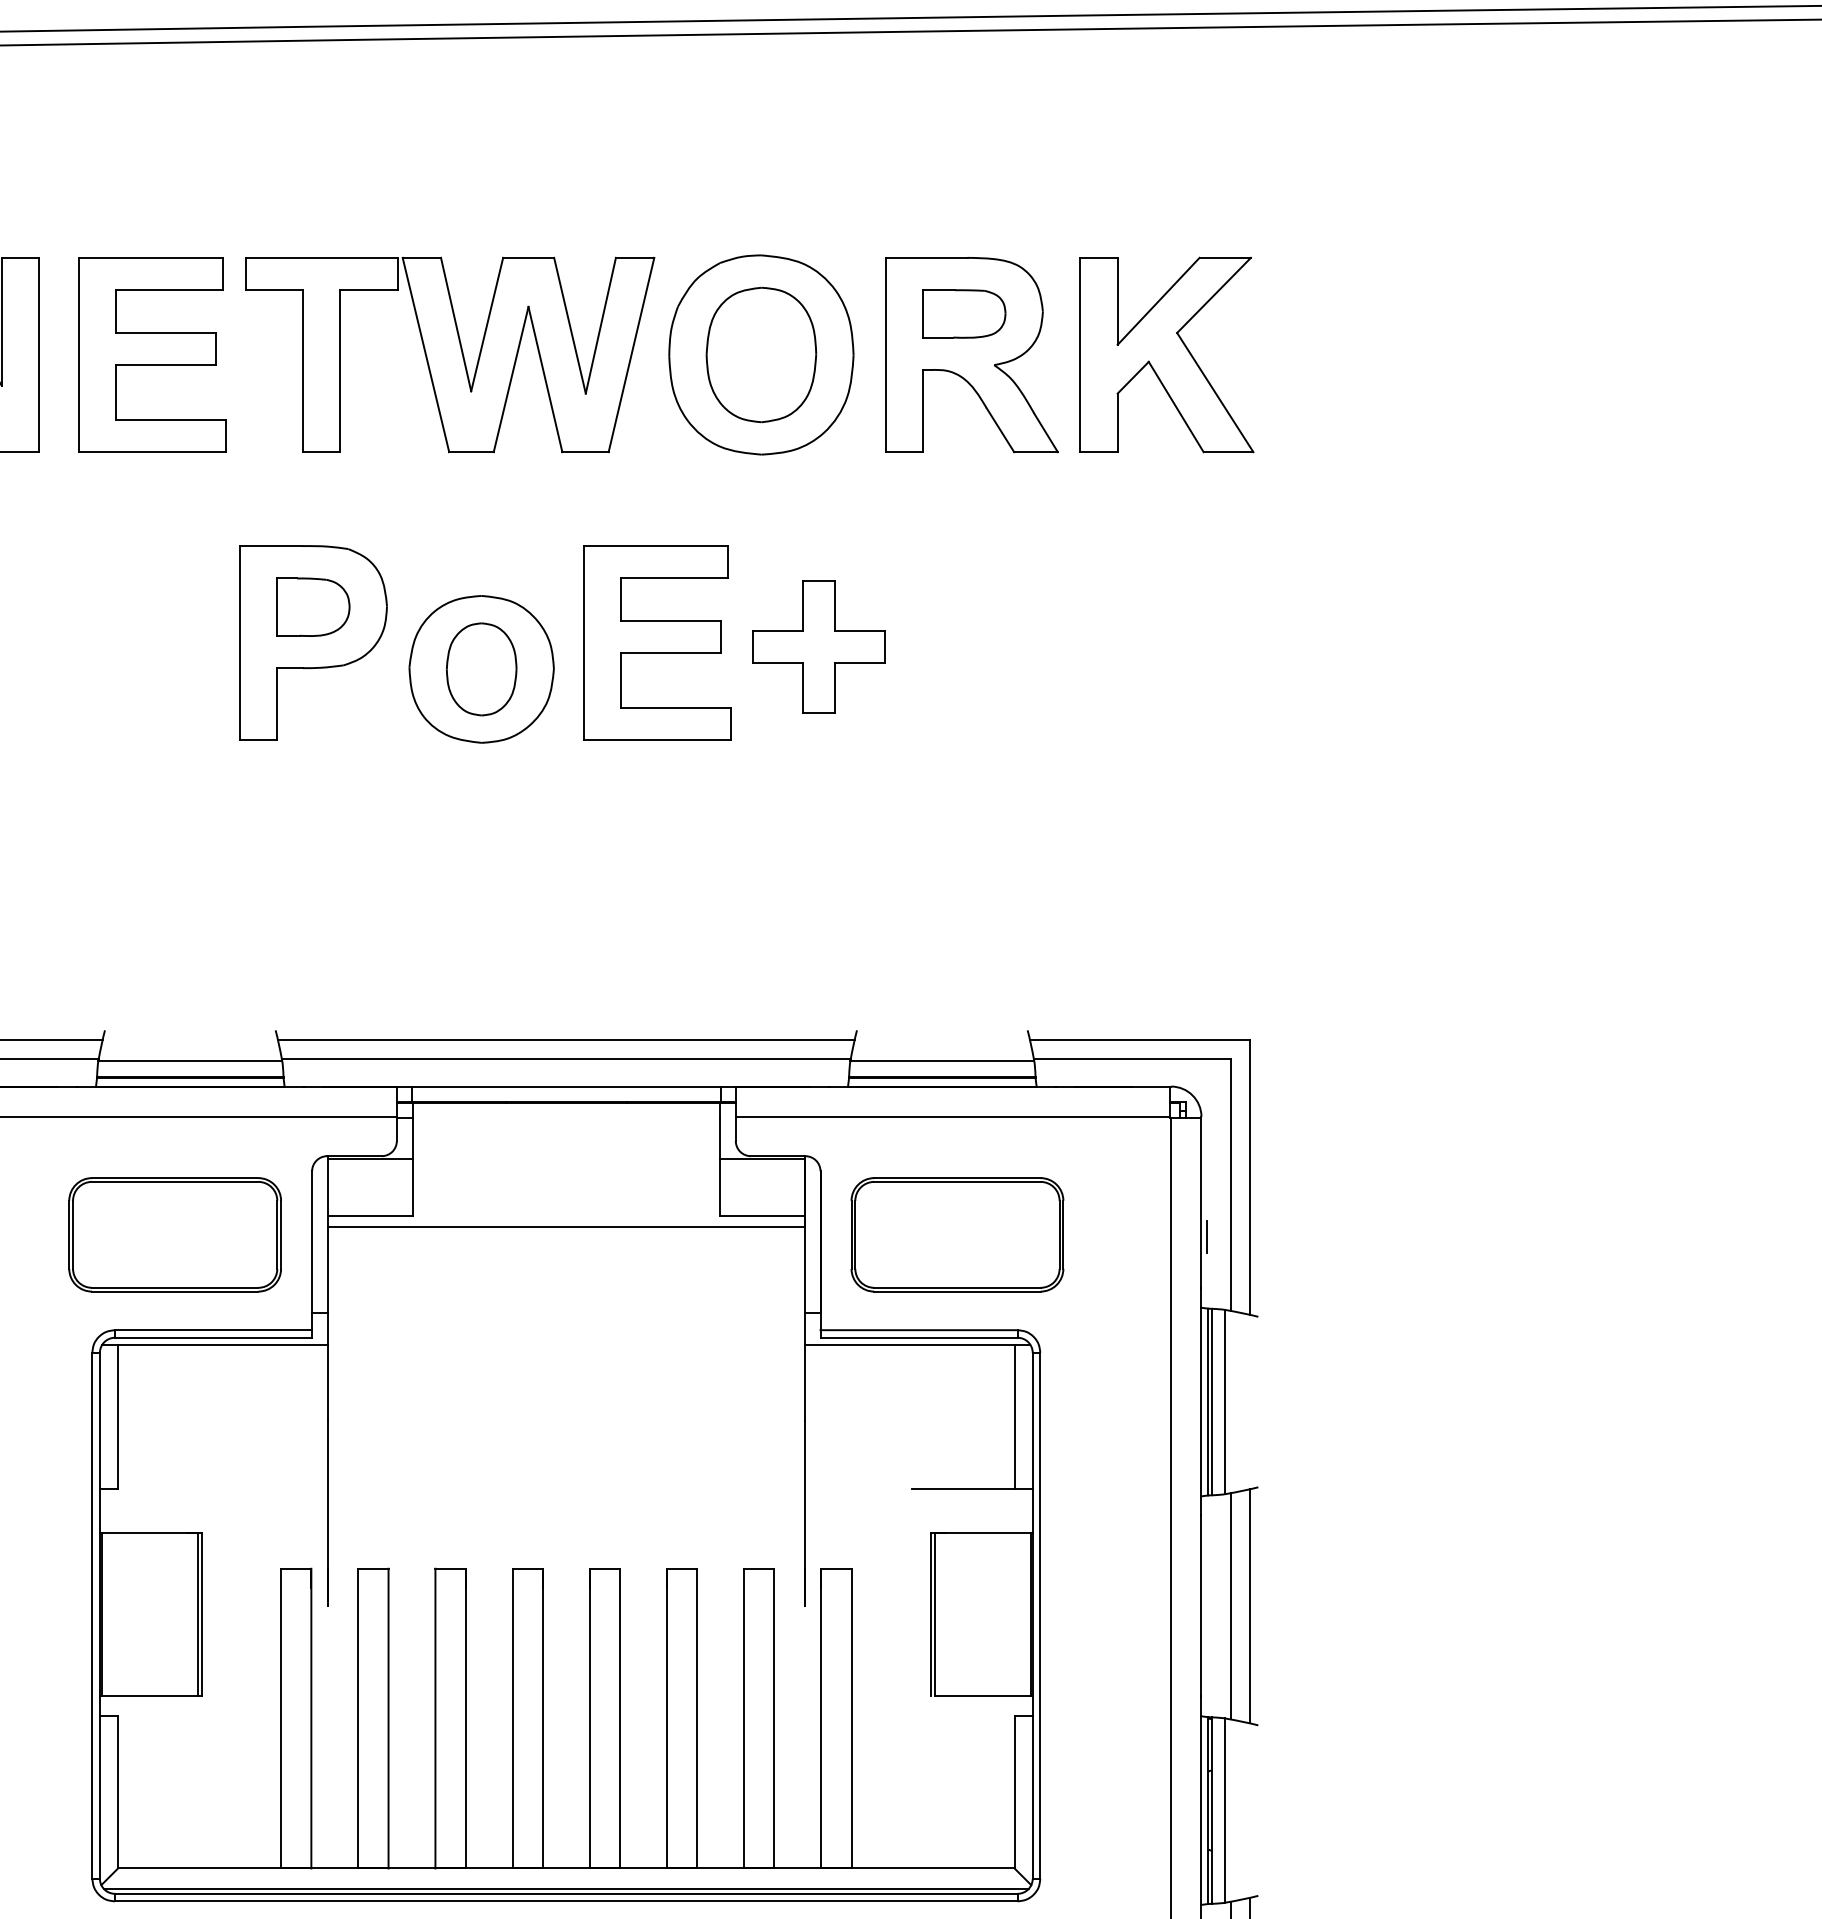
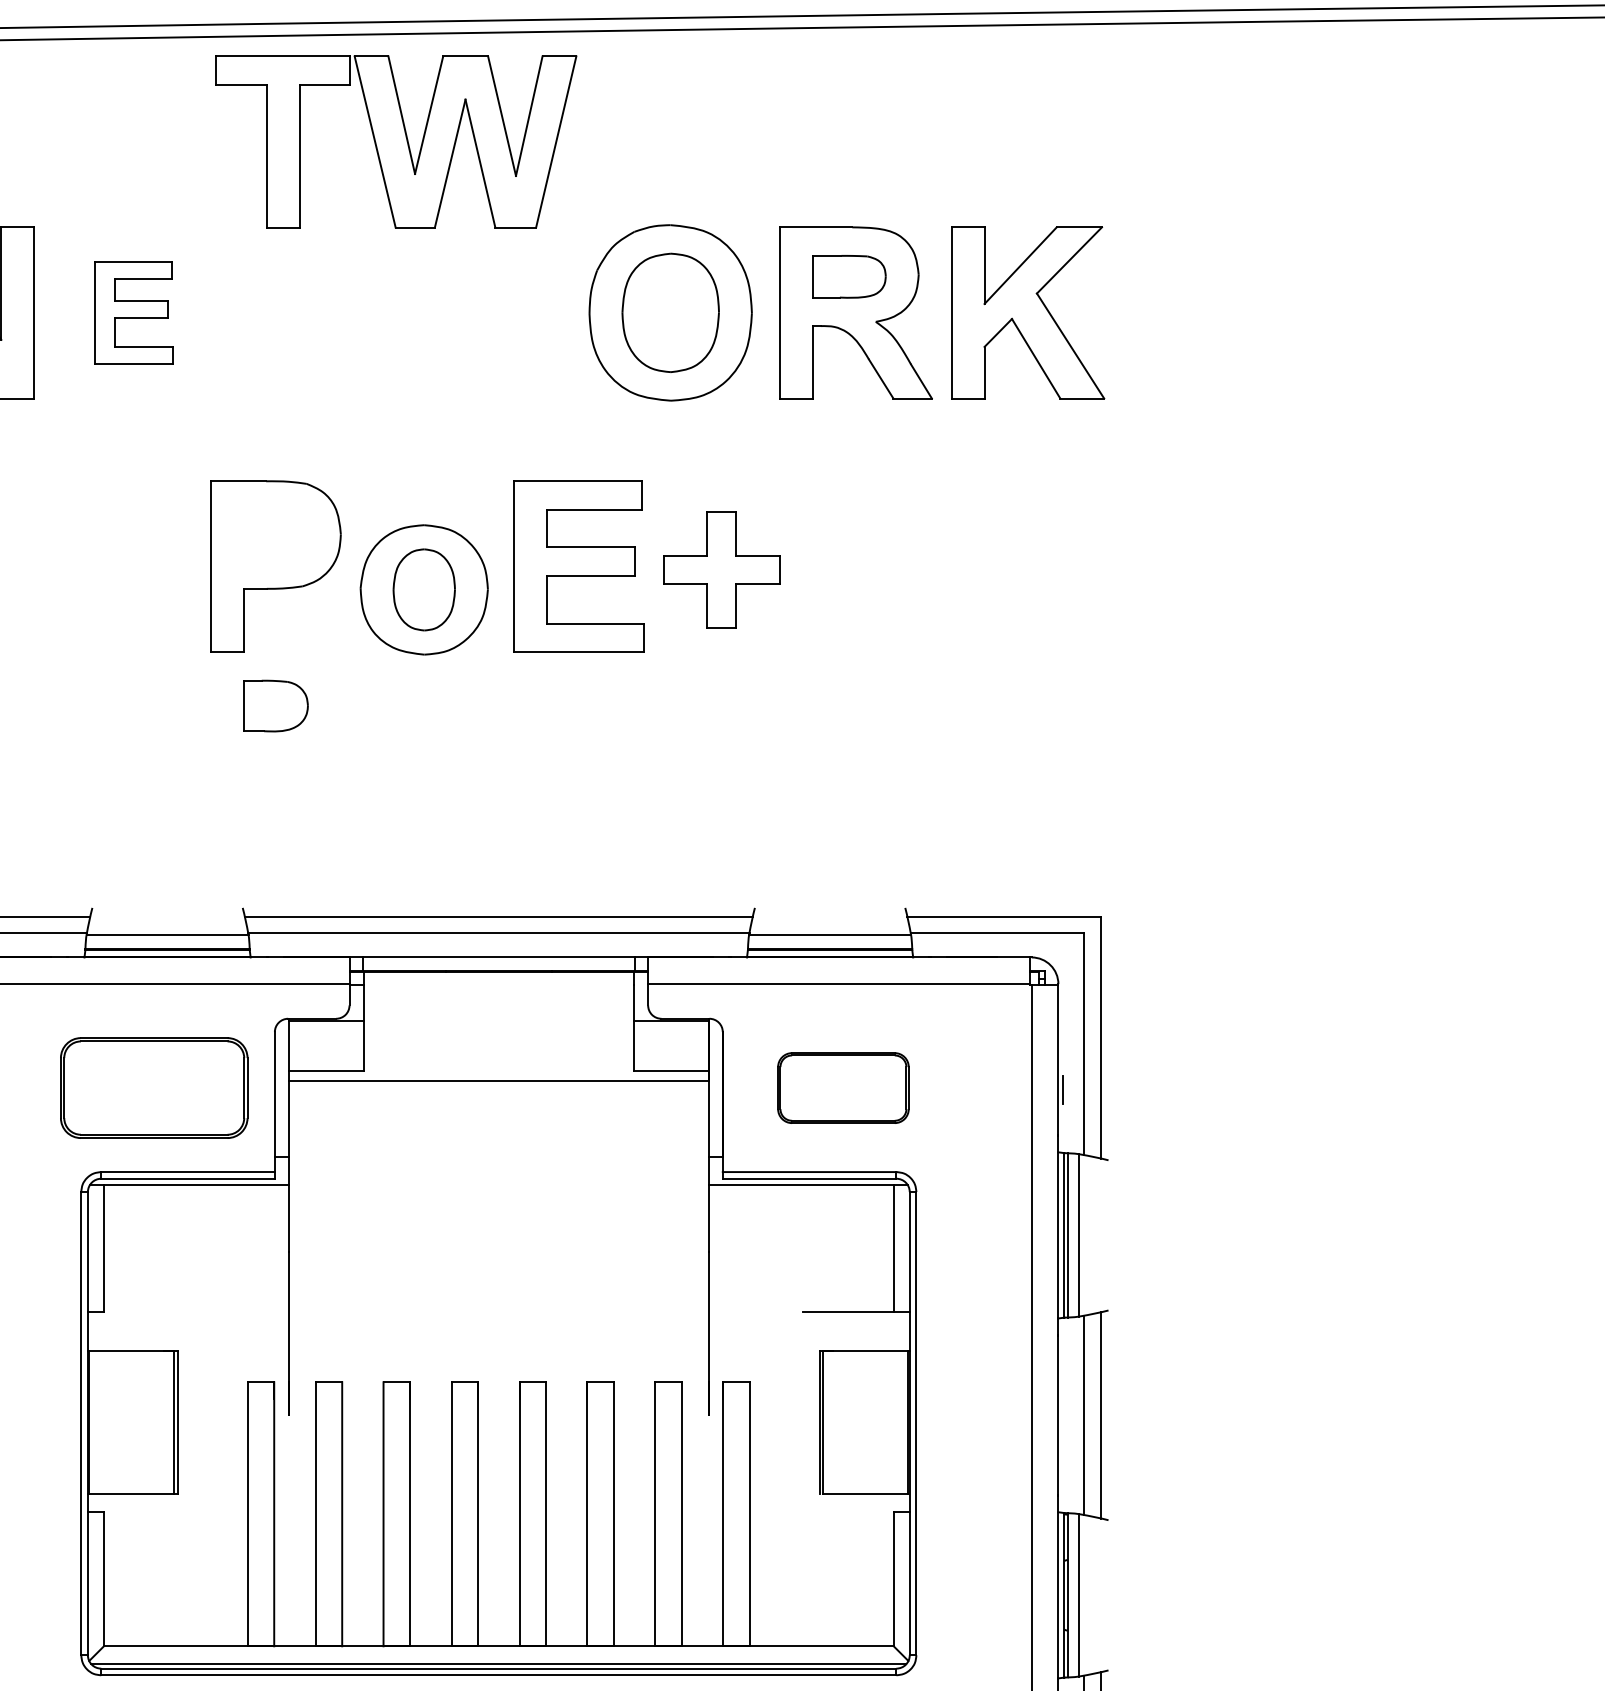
part: (152, 354) -> (134, 312), size x0.6
part: (450, 354) -> (396, 141), moved
part: (313, 606) -> (276, 705), moved
part: (957, 1234) -> (843, 1087), size x0.7

